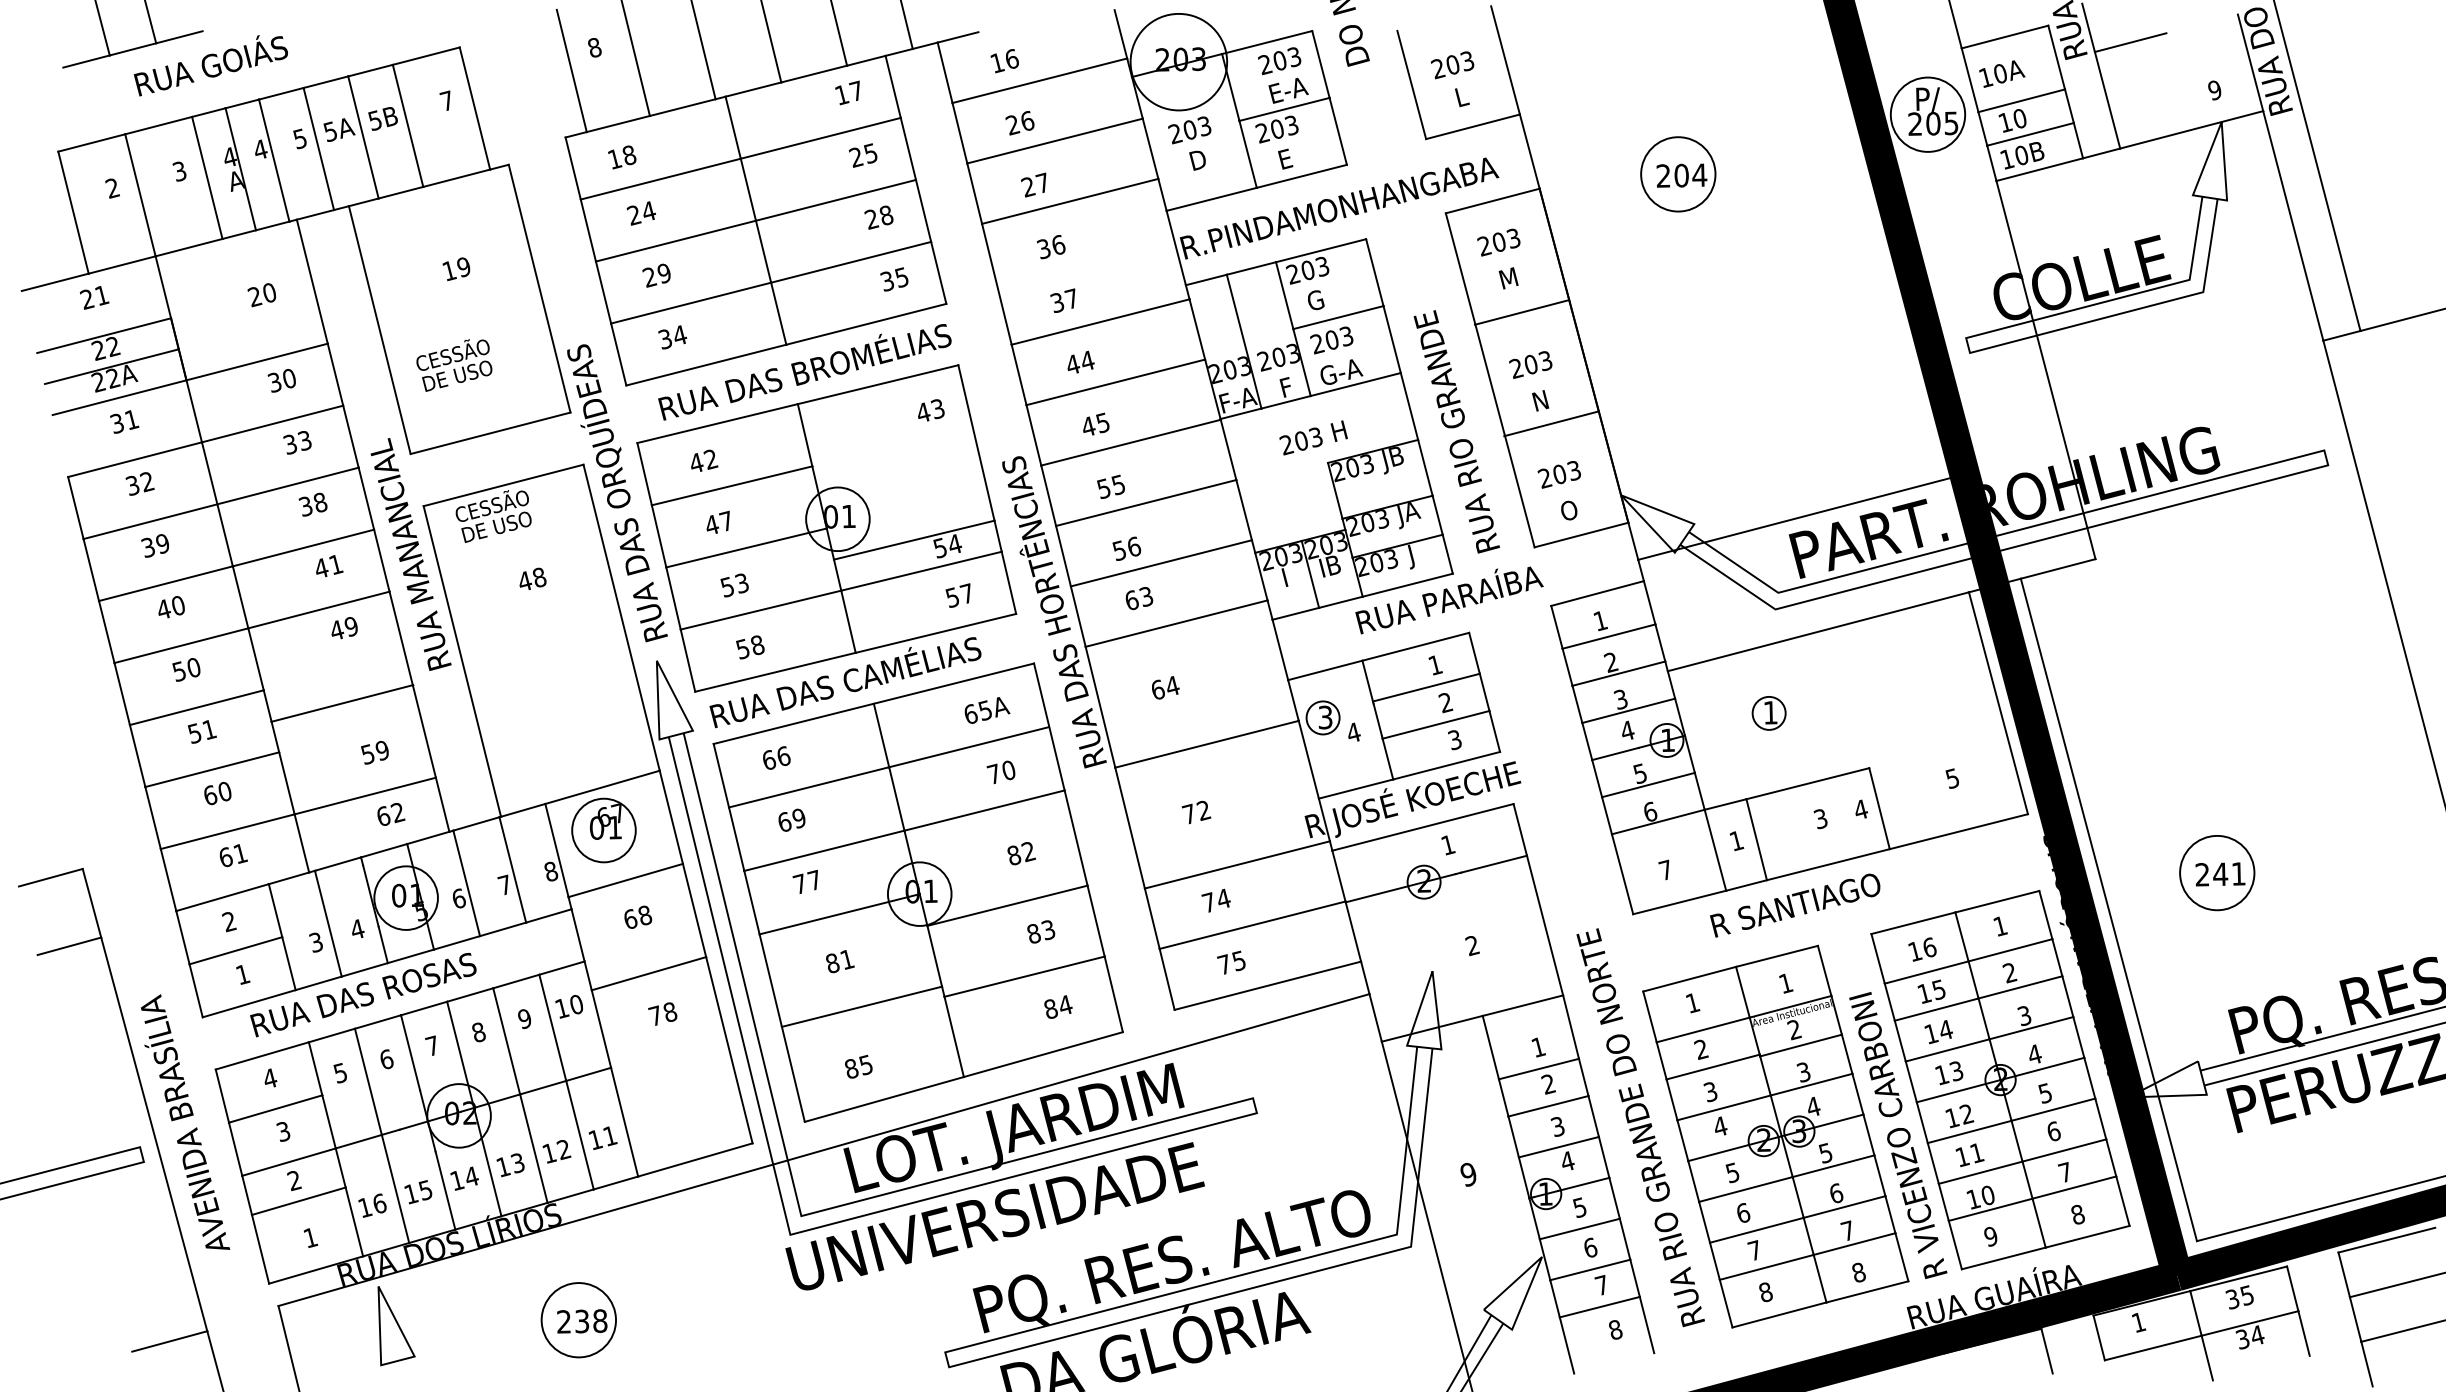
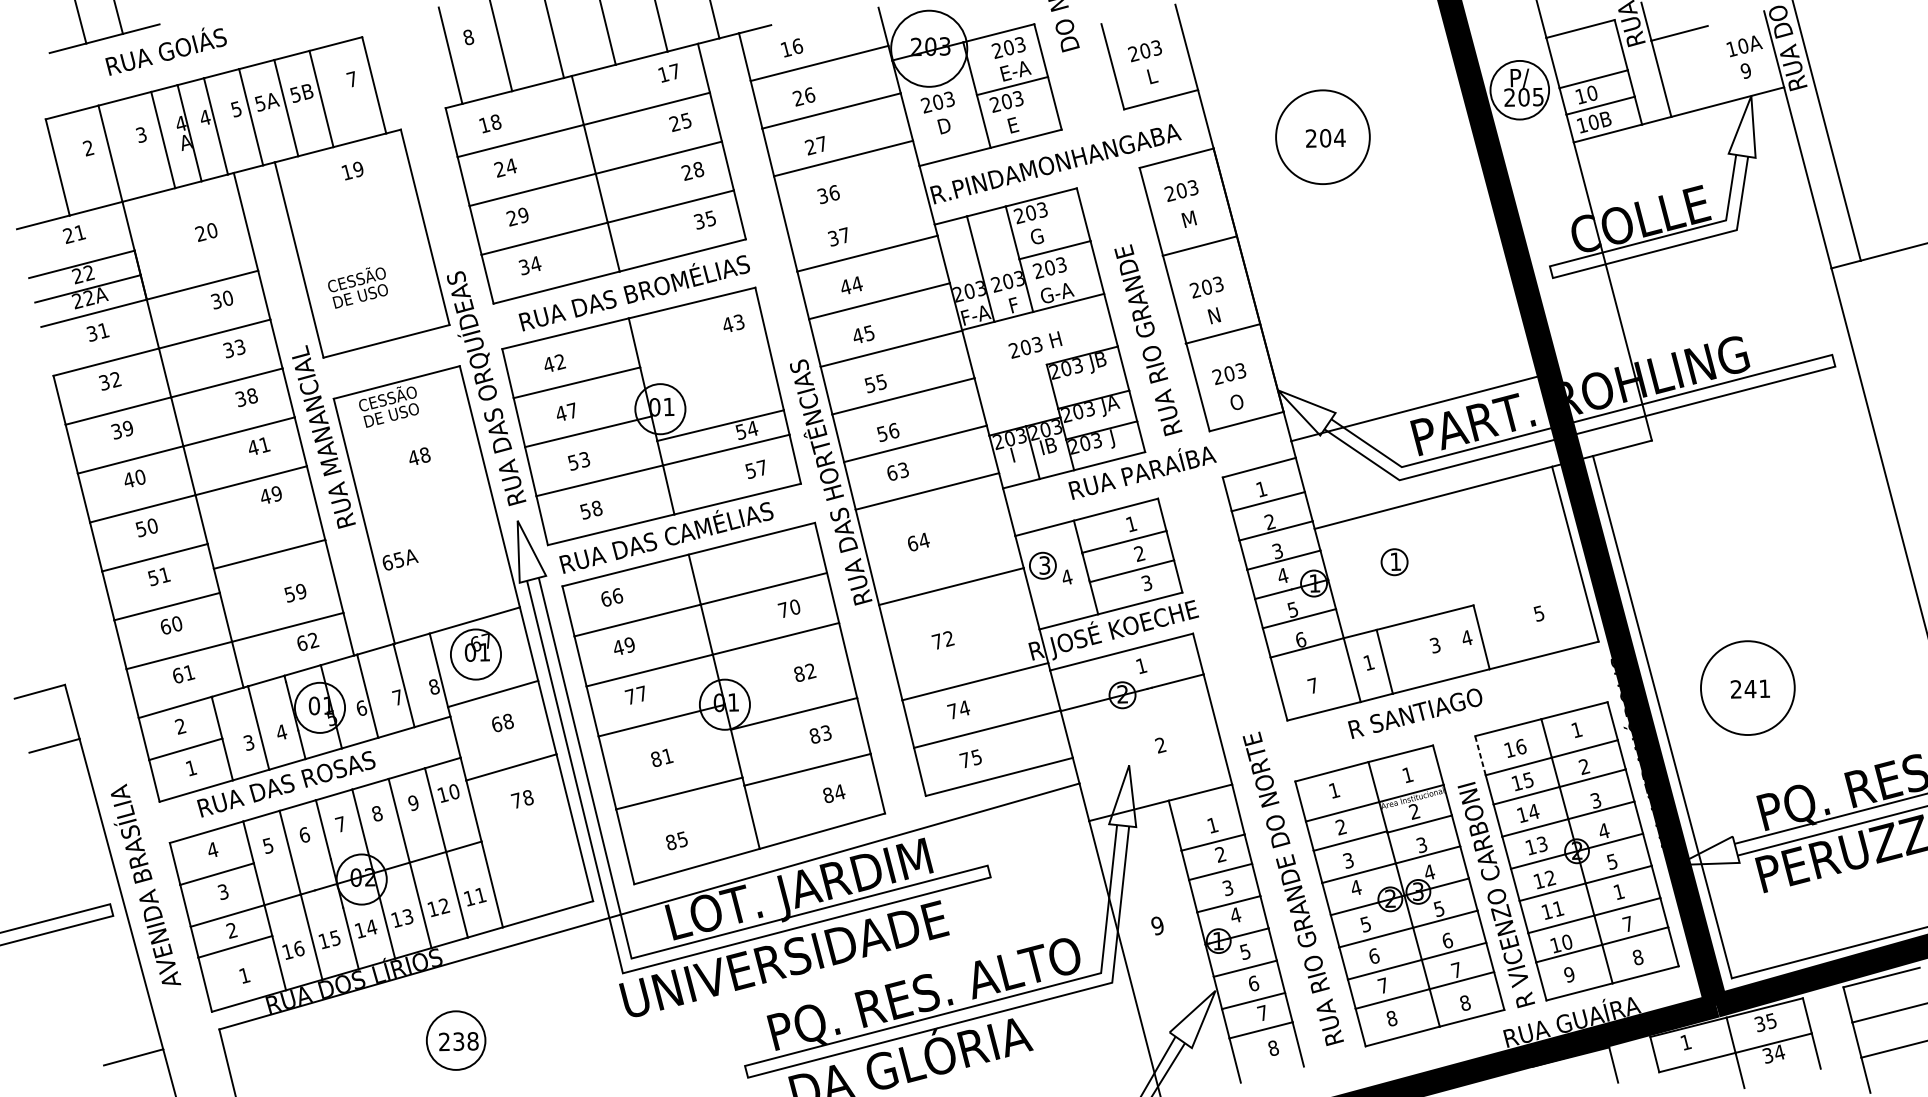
text: (2002, 73) -> (1744, 45), moved
circle: (1678, 174) -> (1323, 137), size x1.6
text: (456, 269) -> (352, 171), moved
text: (987, 710) -> (400, 559), moved
text: (784, 821) -> (618, 647), 69 -> 49
circle: (2217, 872) -> (1748, 687), size x1.6
line: (1878, 958) -> (1480, 755), solid -> dashed
text: (2054, 1131) -> (1619, 891), 6 -> 1
part: (396, 1326) -> (312, 1045), removed

